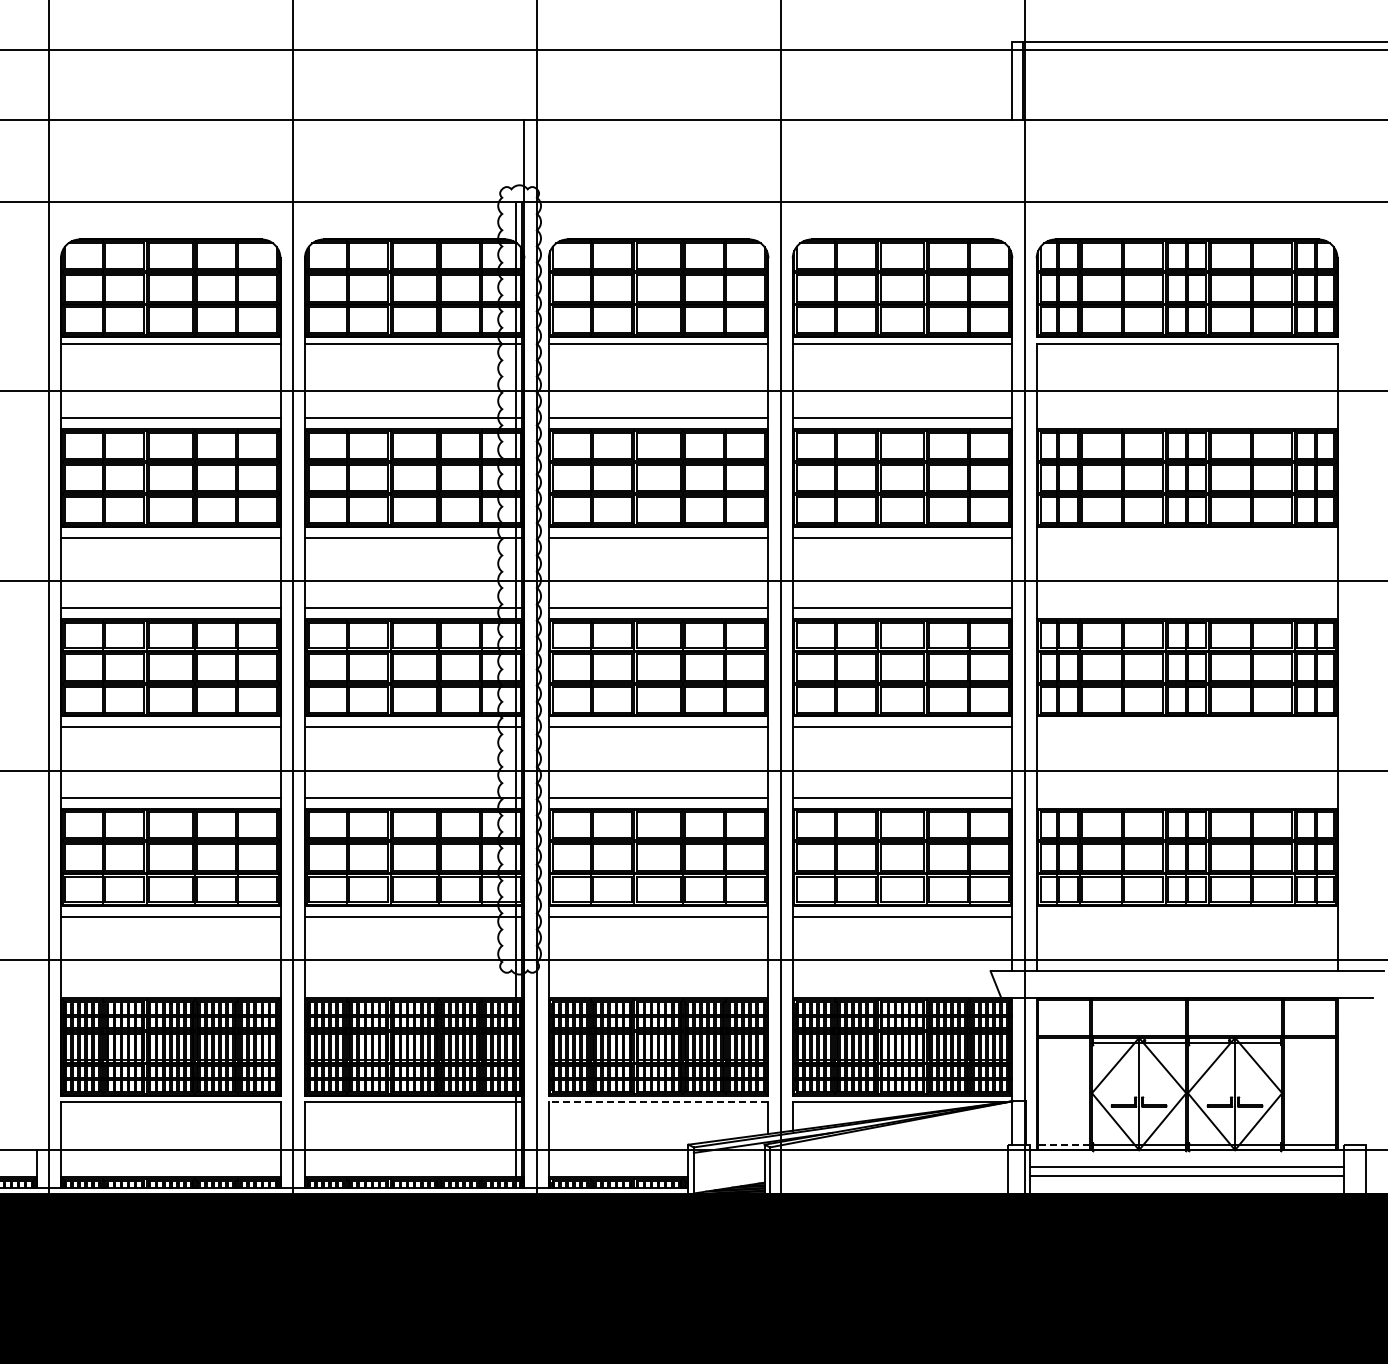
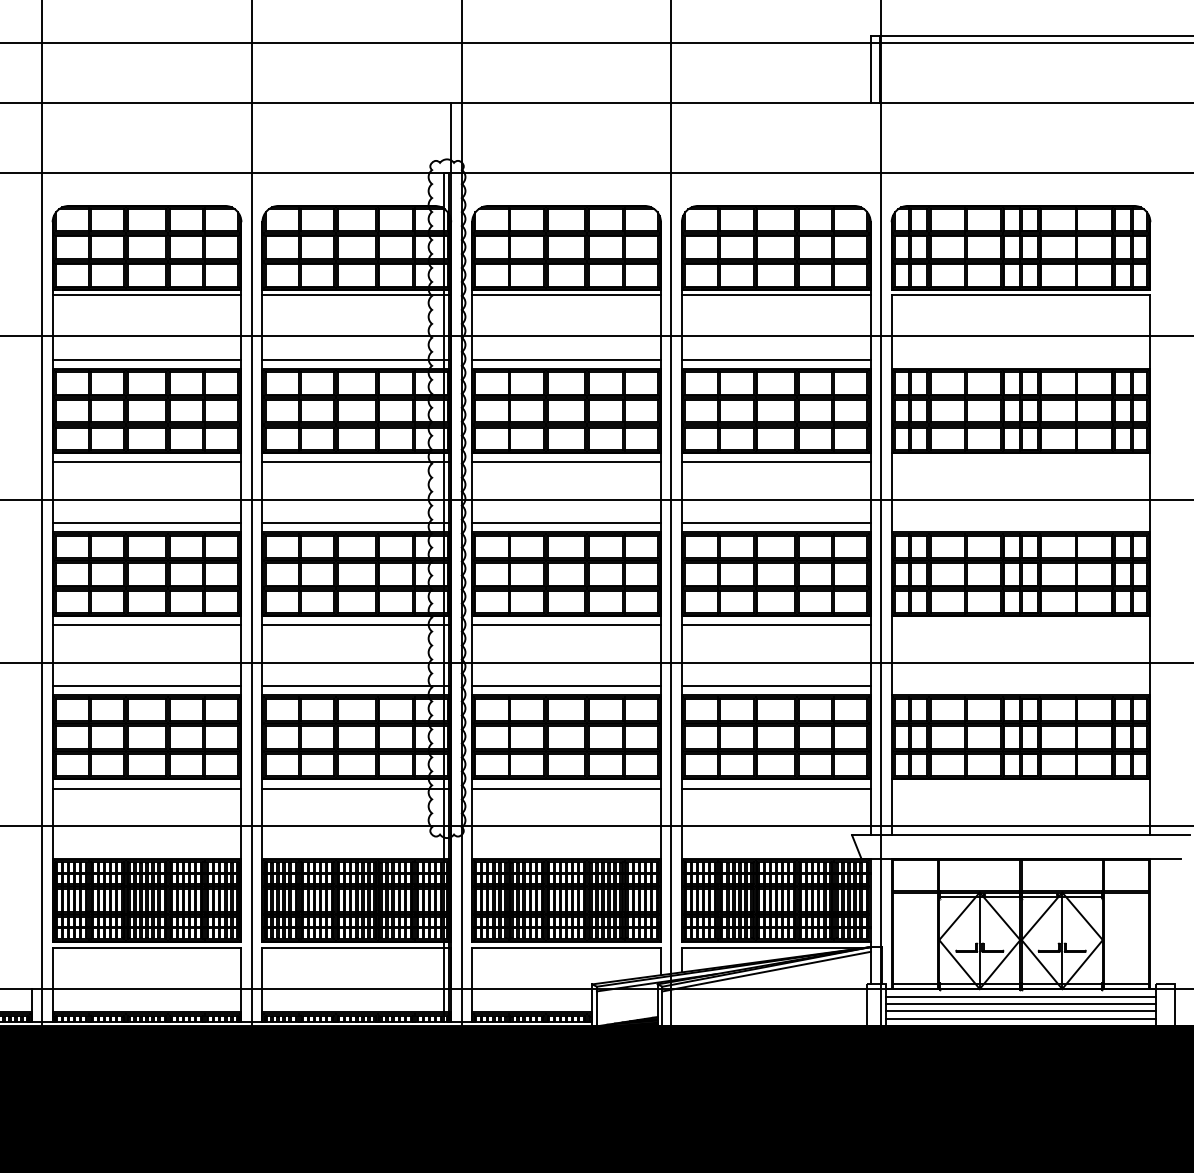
line: (658, 1102) -> (566, 948), dashed -> solid
line: (891, 1129) -> (766, 971), added
line: (1063, 1144) -> (914, 984), dashed -> solid
line: (1186, 1158) -> (1020, 996), added
line: (1186, 1184) -> (1020, 1018), added

